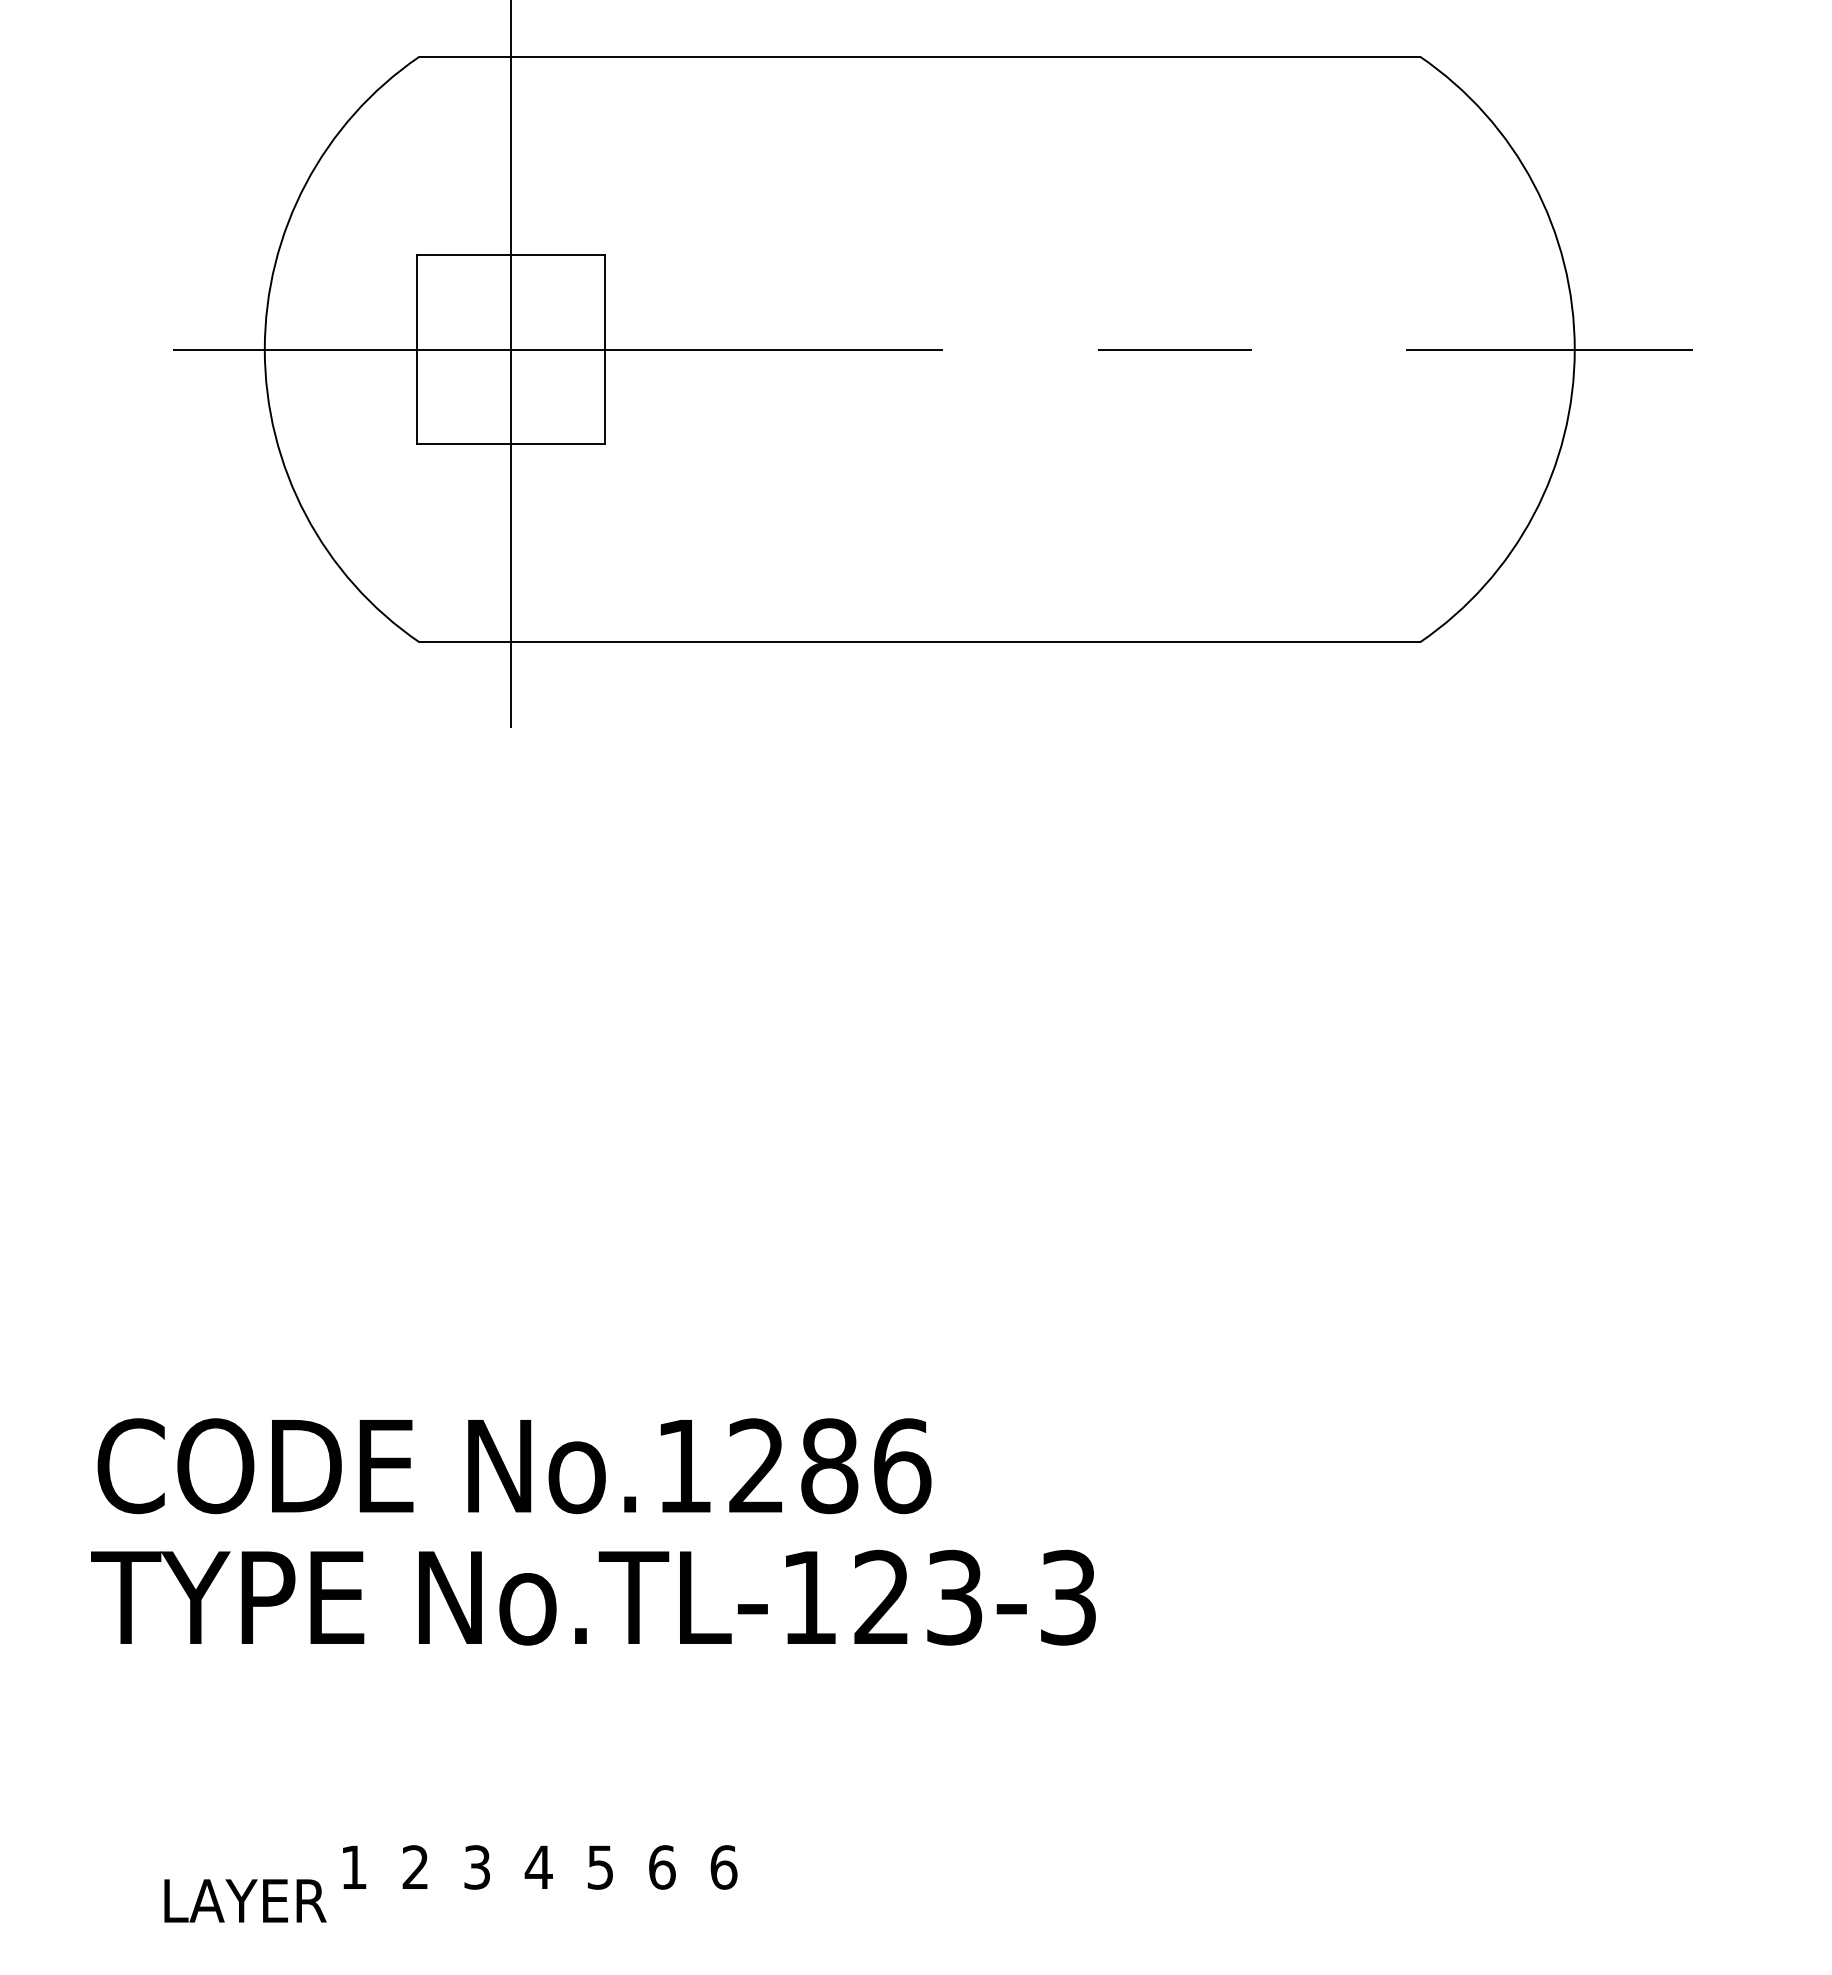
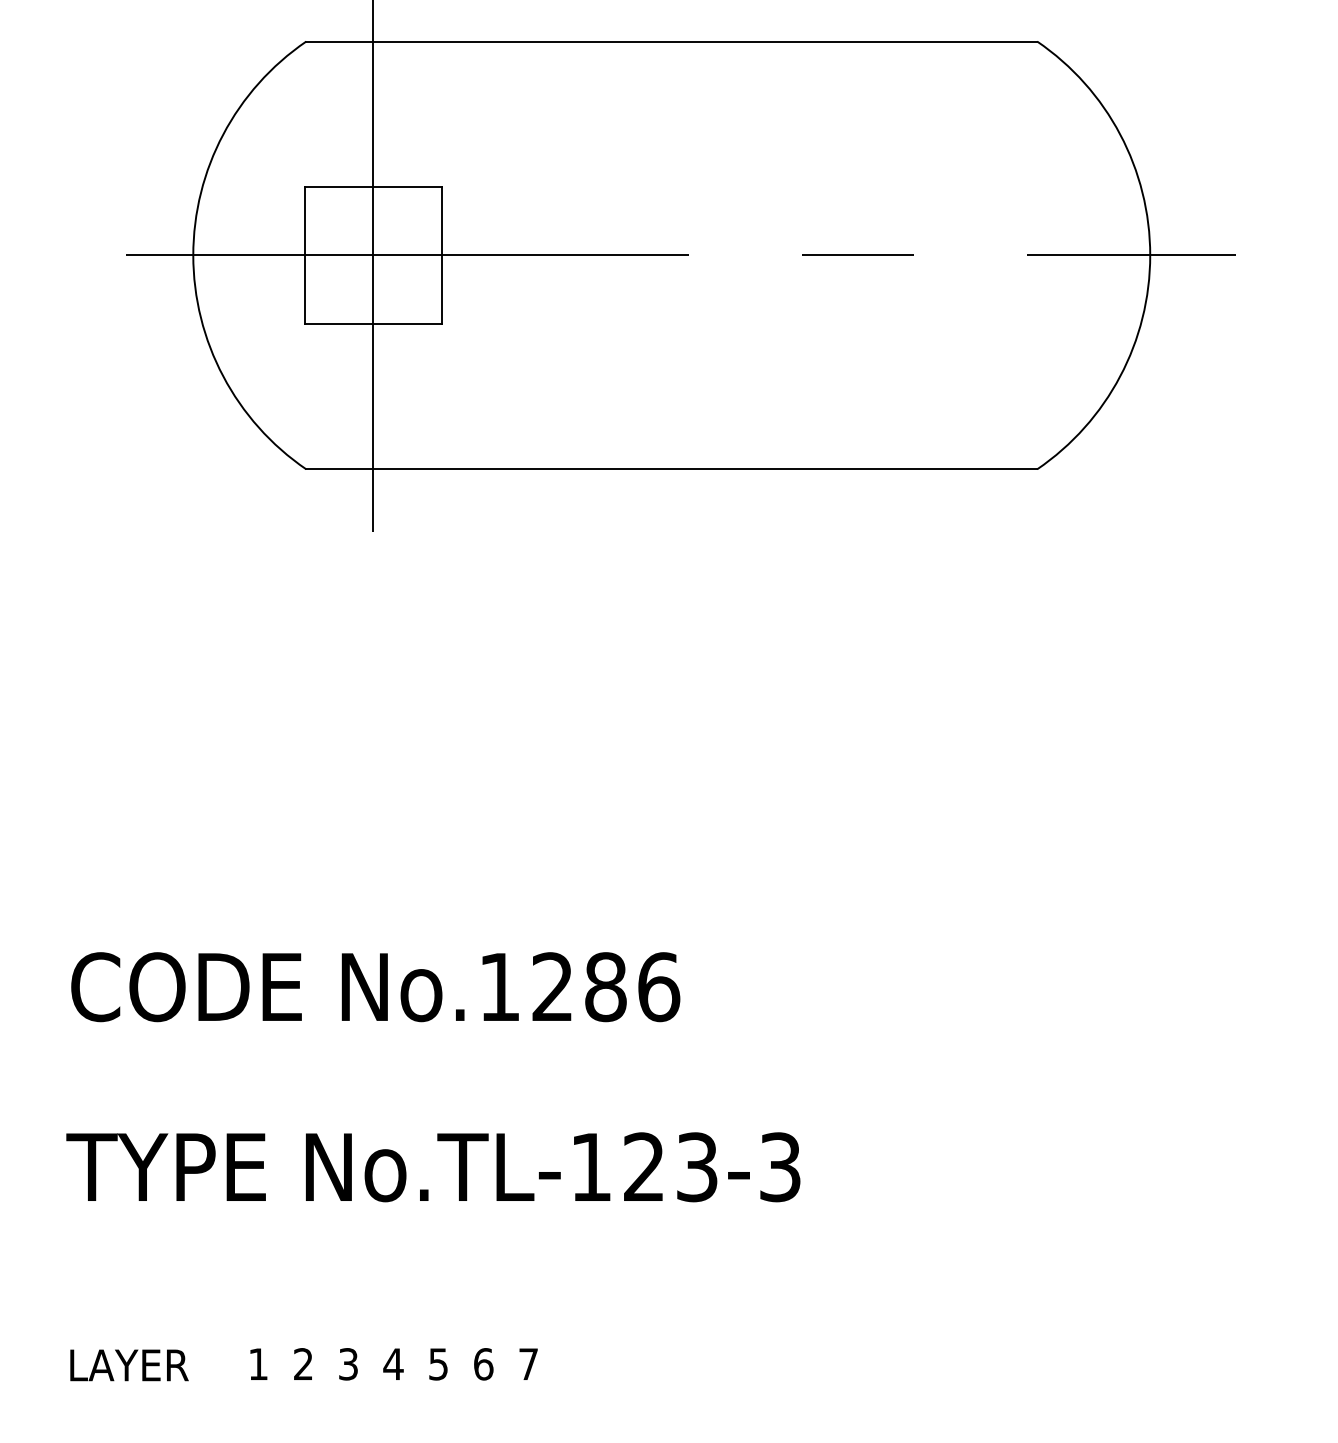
text: (514, 1466) -> (375, 987), moved
text: (723, 1867) -> (528, 1364), 6 -> 7
text: (245, 1900) -> (129, 1365), moved

